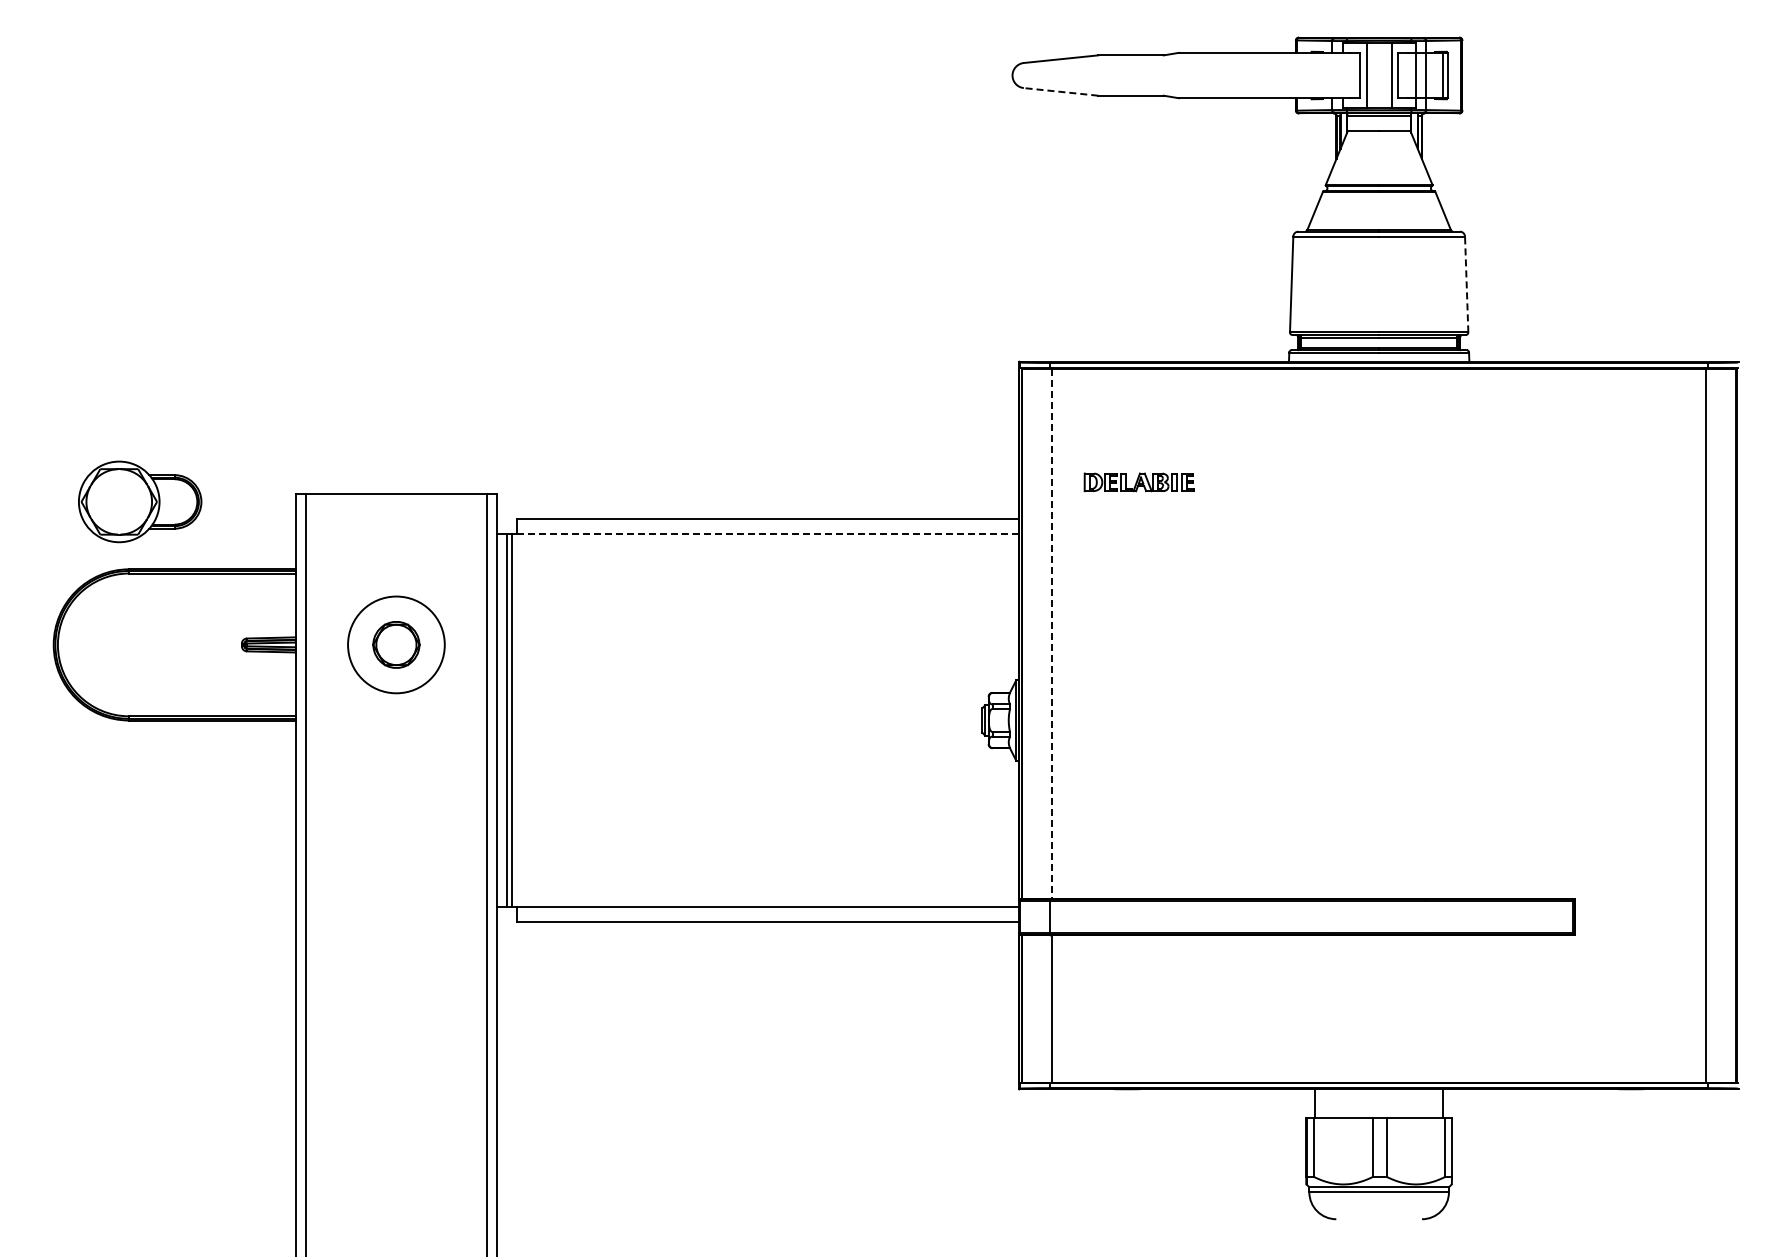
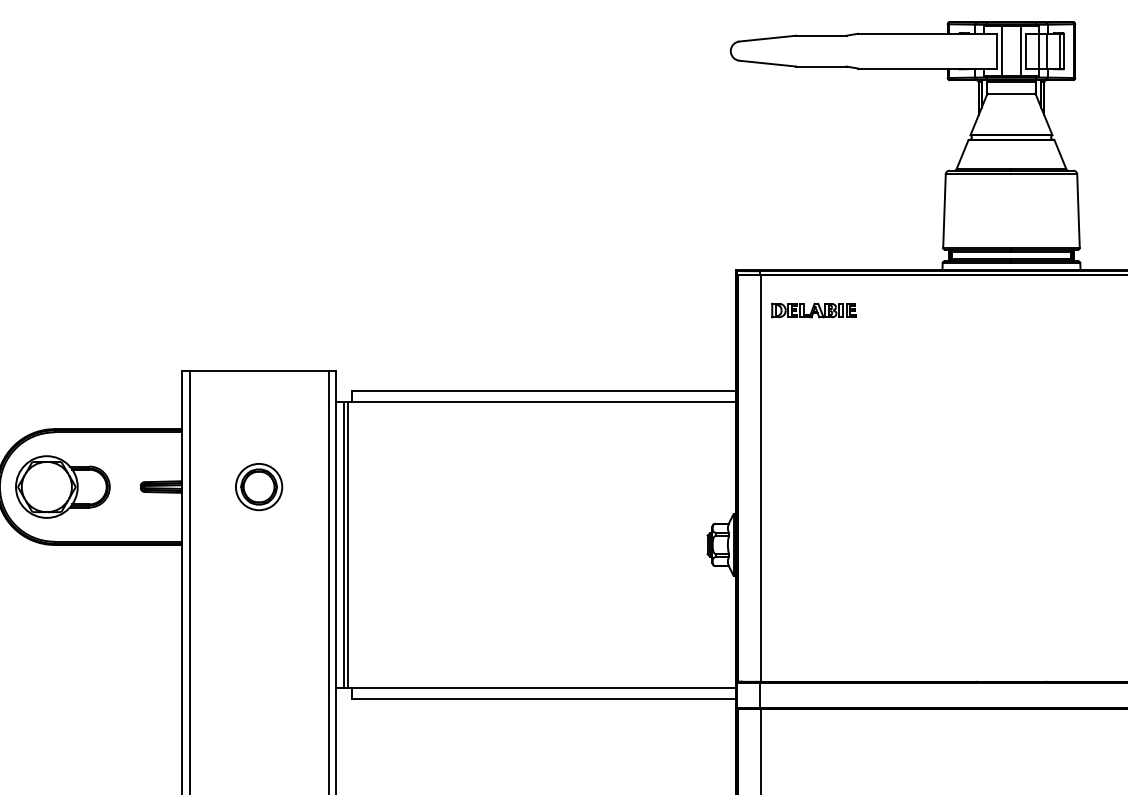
line: (1060, 91) -> (767, 63), dashed -> solid
line: (1466, 284) -> (1078, 211), dashed -> solid
part: (1138, 482) -> (813, 310), moved
part: (140, 501) -> (63, 486), moved
line: (768, 534) -> (543, 402), dashed -> solid
line: (1052, 634) -> (761, 479), dashed -> solid
circle: (396, 644) -> (259, 486), size x0.62

